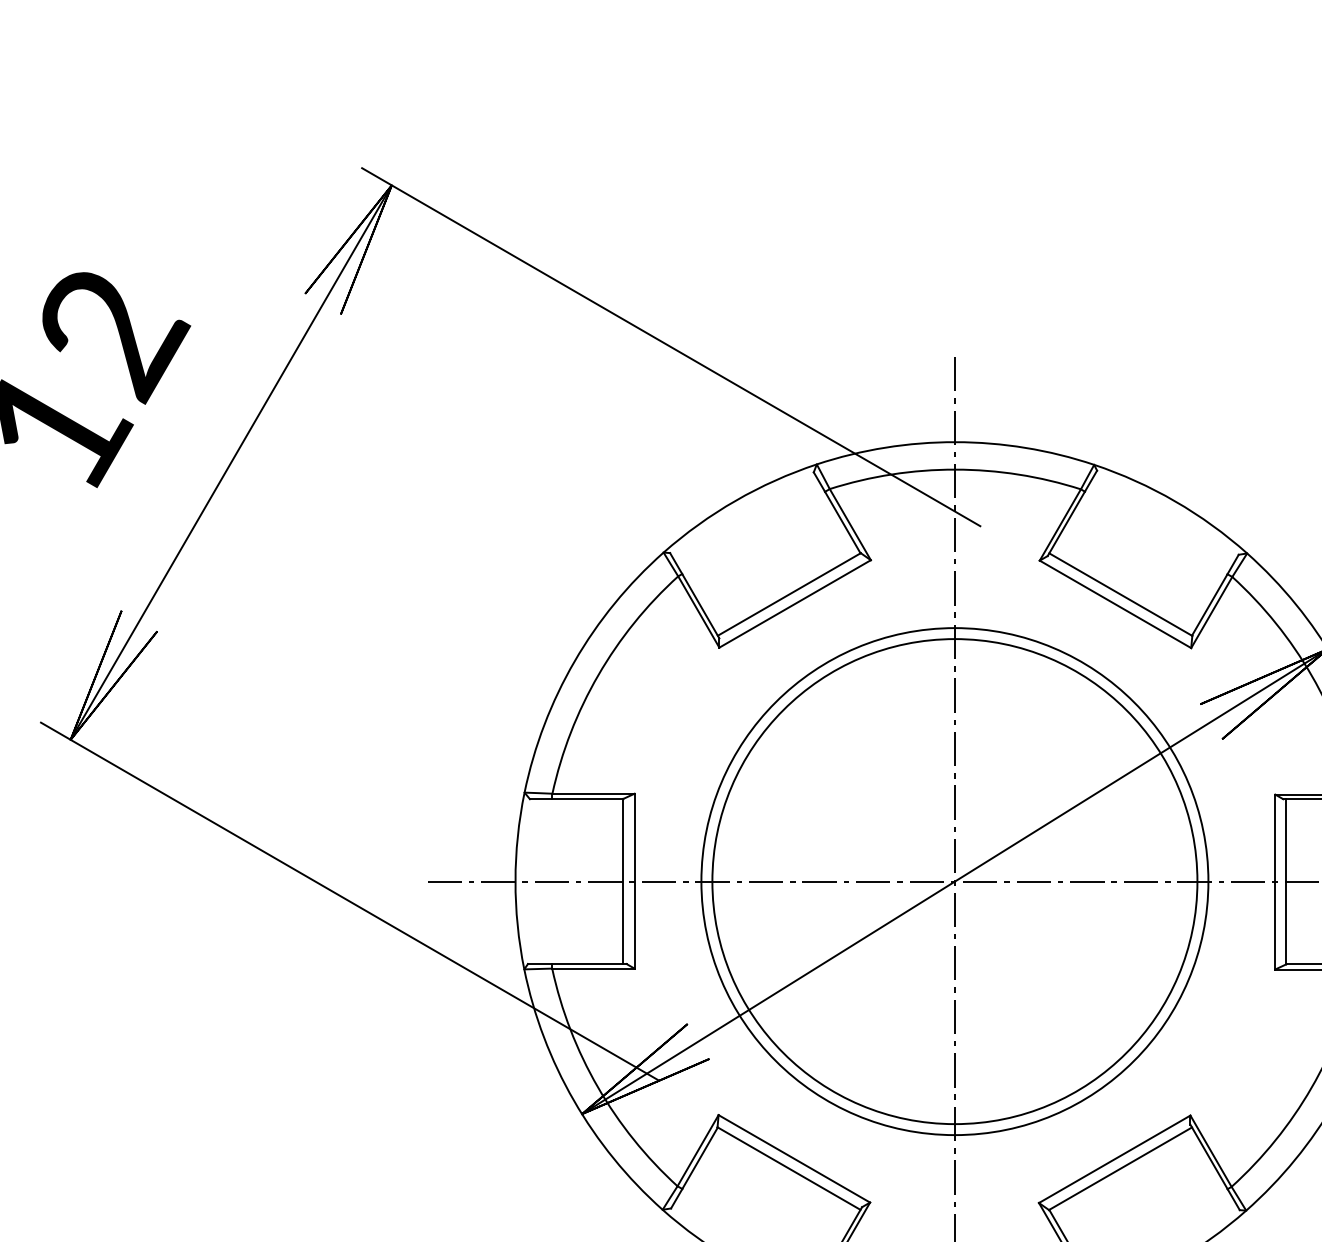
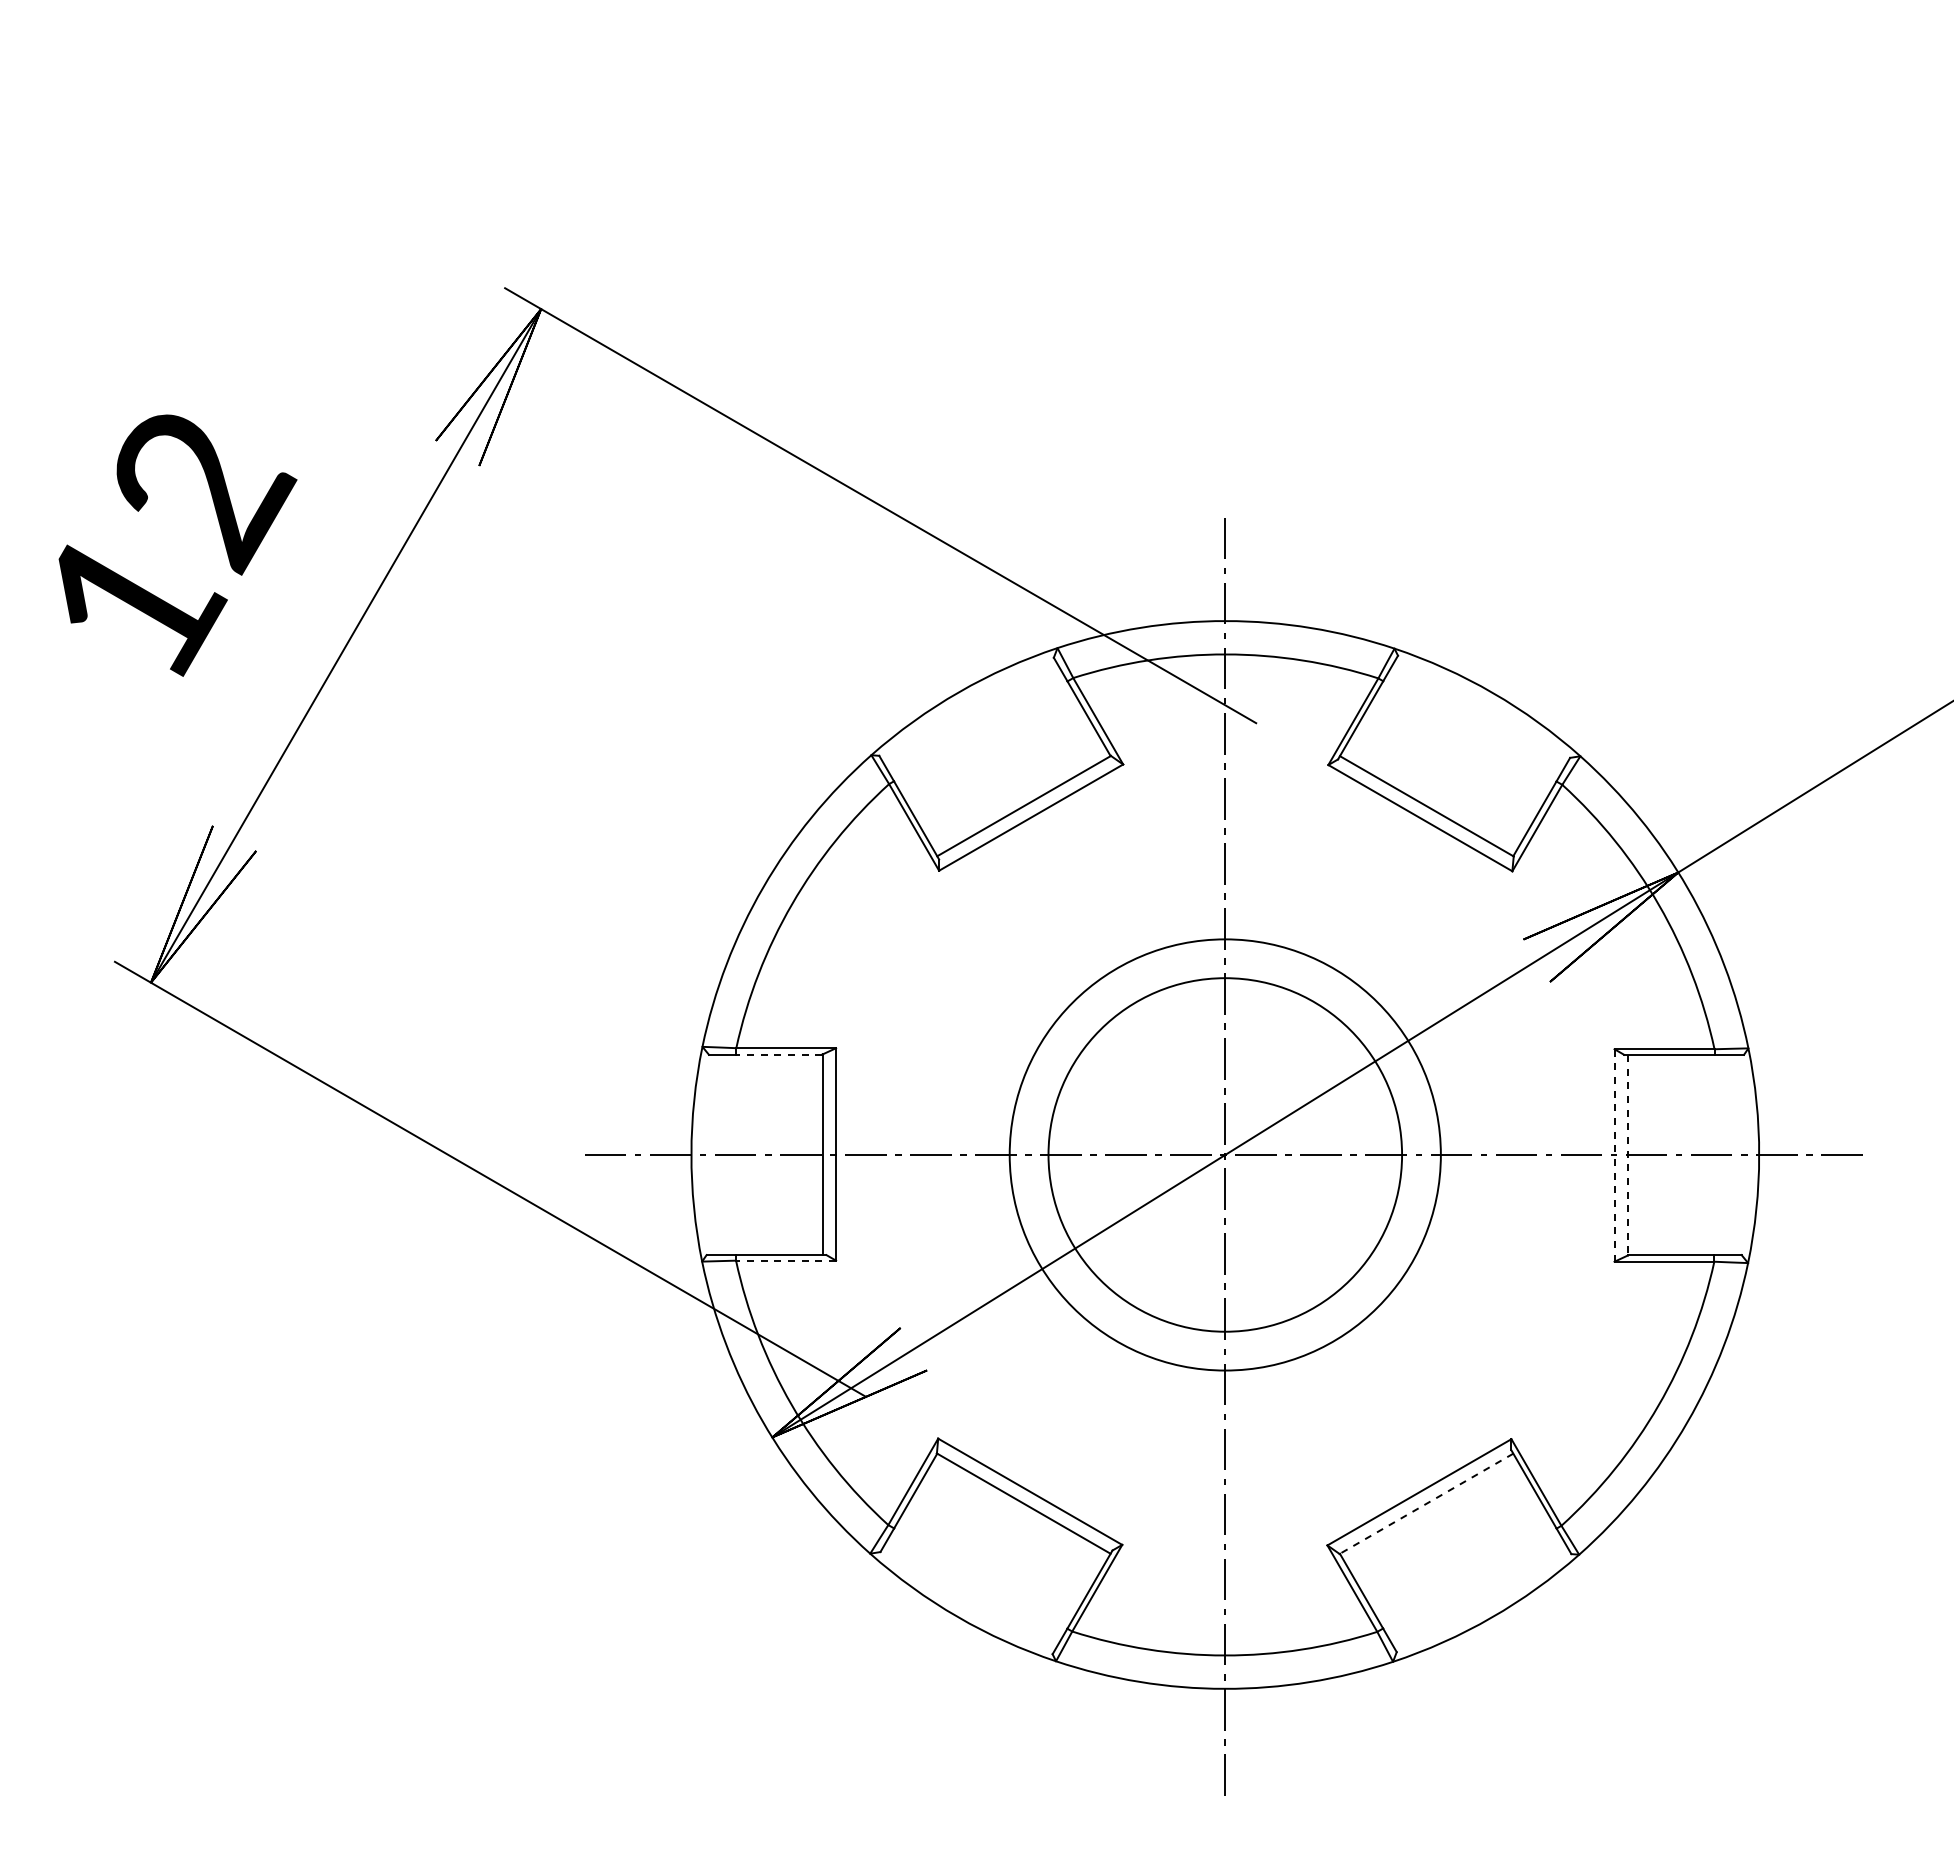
line: (587, 798) -> (778, 1054), solid -> dashed
circle: (954, 881) -> (1224, 1154), size x0.6
circle: (955, 881) -> (1225, 1154), size x0.7
line: (1275, 882) -> (1614, 1155), solid -> dashed
line: (1285, 882) -> (1627, 1155), solid -> dashed
line: (592, 968) -> (785, 1260), solid -> dashed
line: (1120, 1169) -> (1426, 1504), solid -> dashed

